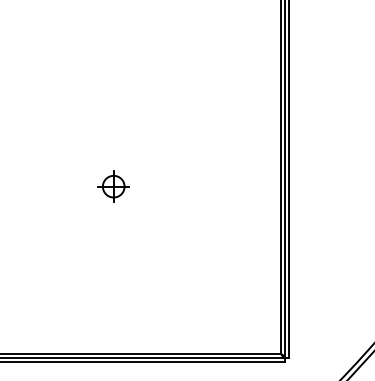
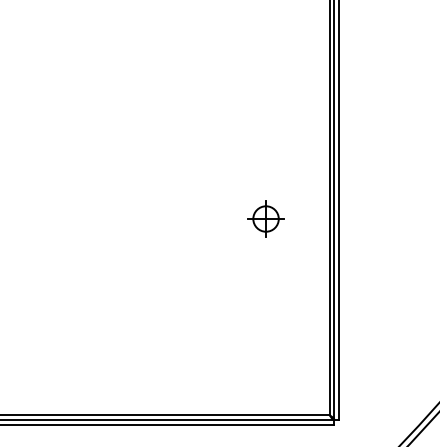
part: (113, 186) -> (265, 218), moved

